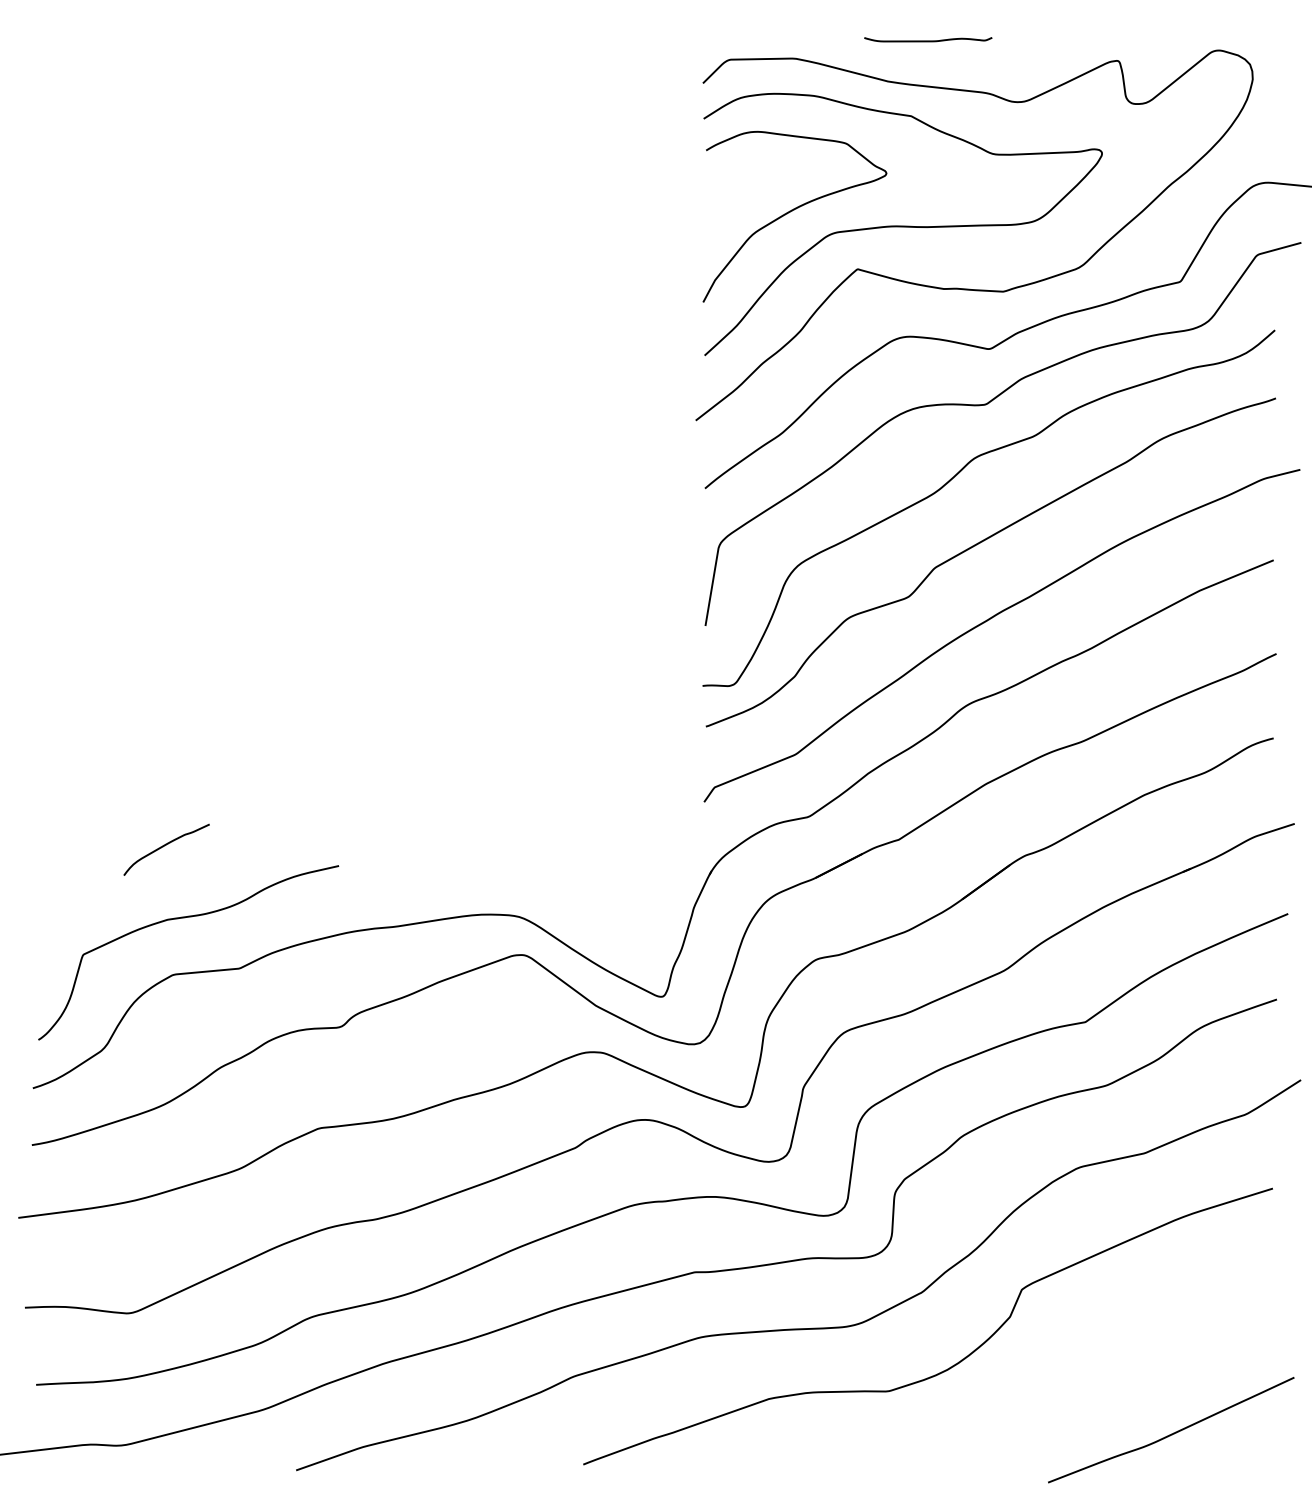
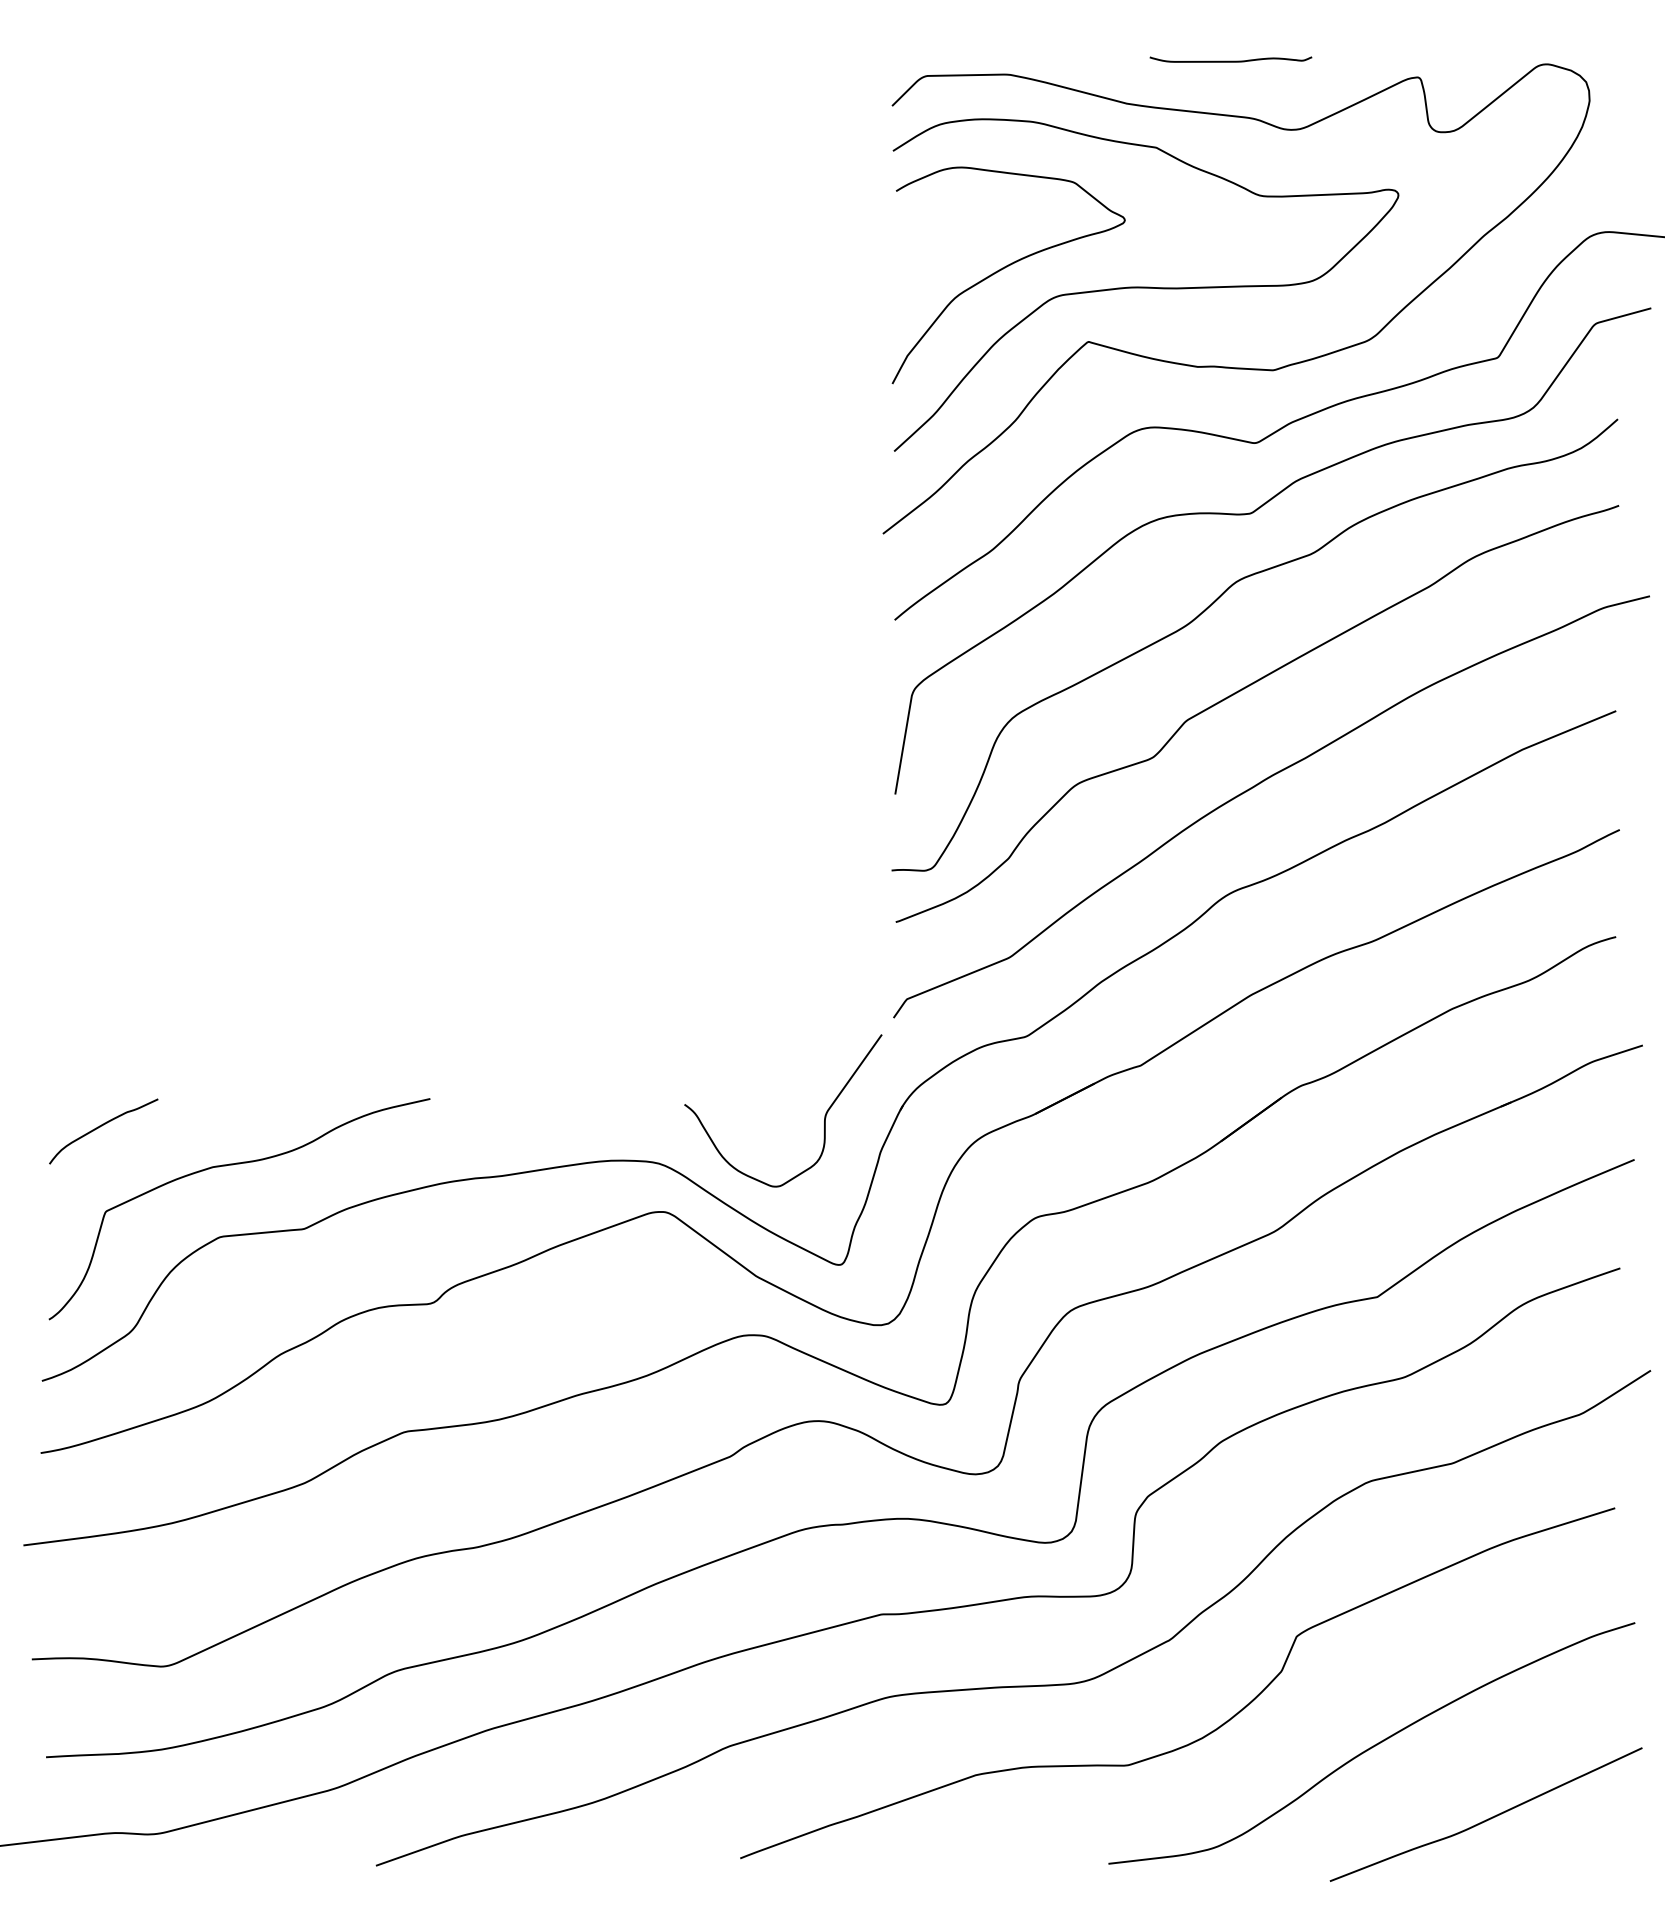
curve: (927, 40) -> (1230, 60), moved
curve: (164, 846) -> (100, 1127), moved
curve: (649, 879) -> (824, 1115), added
curve: (1082, 1375) -> (1373, 1745), added

